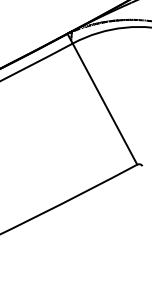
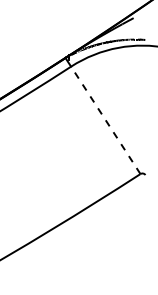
line: (104, 104) -> (105, 120), solid -> dashed

